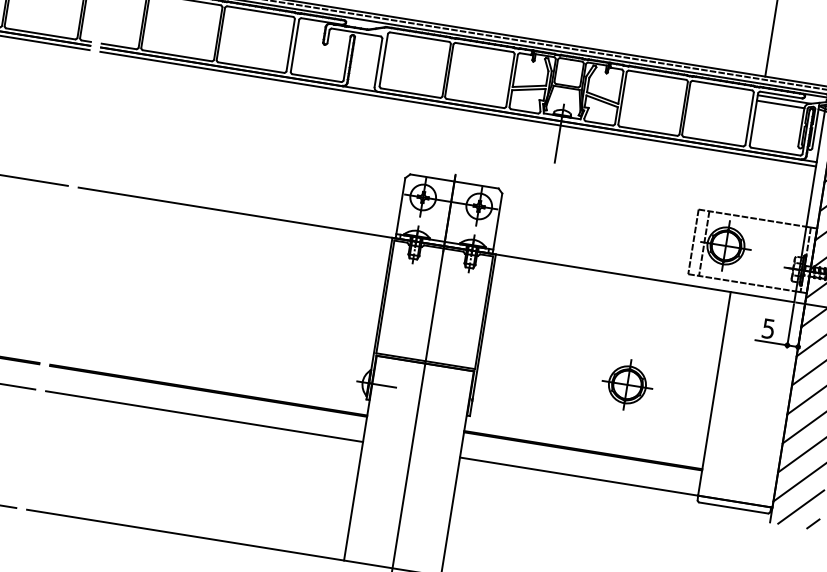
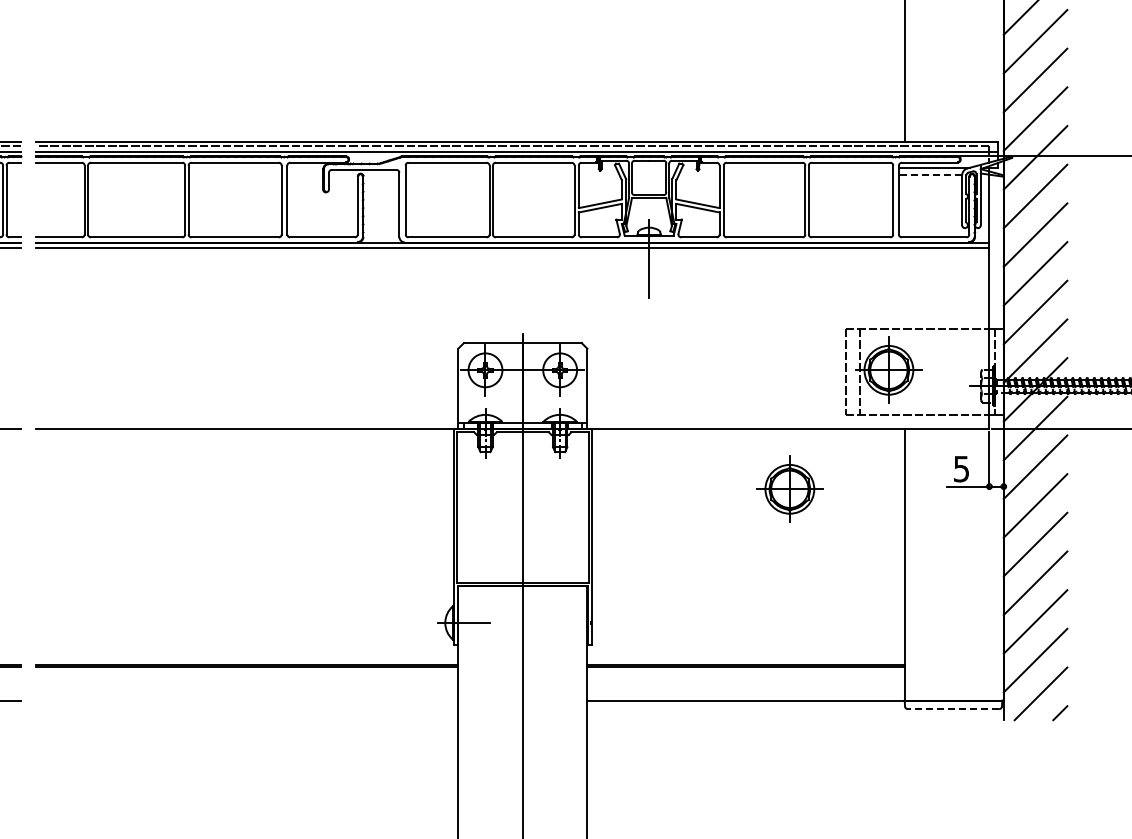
line: (780, 104) -> (930, 175), solid -> dashed
part: (627, 384) -> (789, 488), moved
line: (204, 416) -> (246, 700), removed
line: (733, 508) -> (953, 709), solid -> dashed

